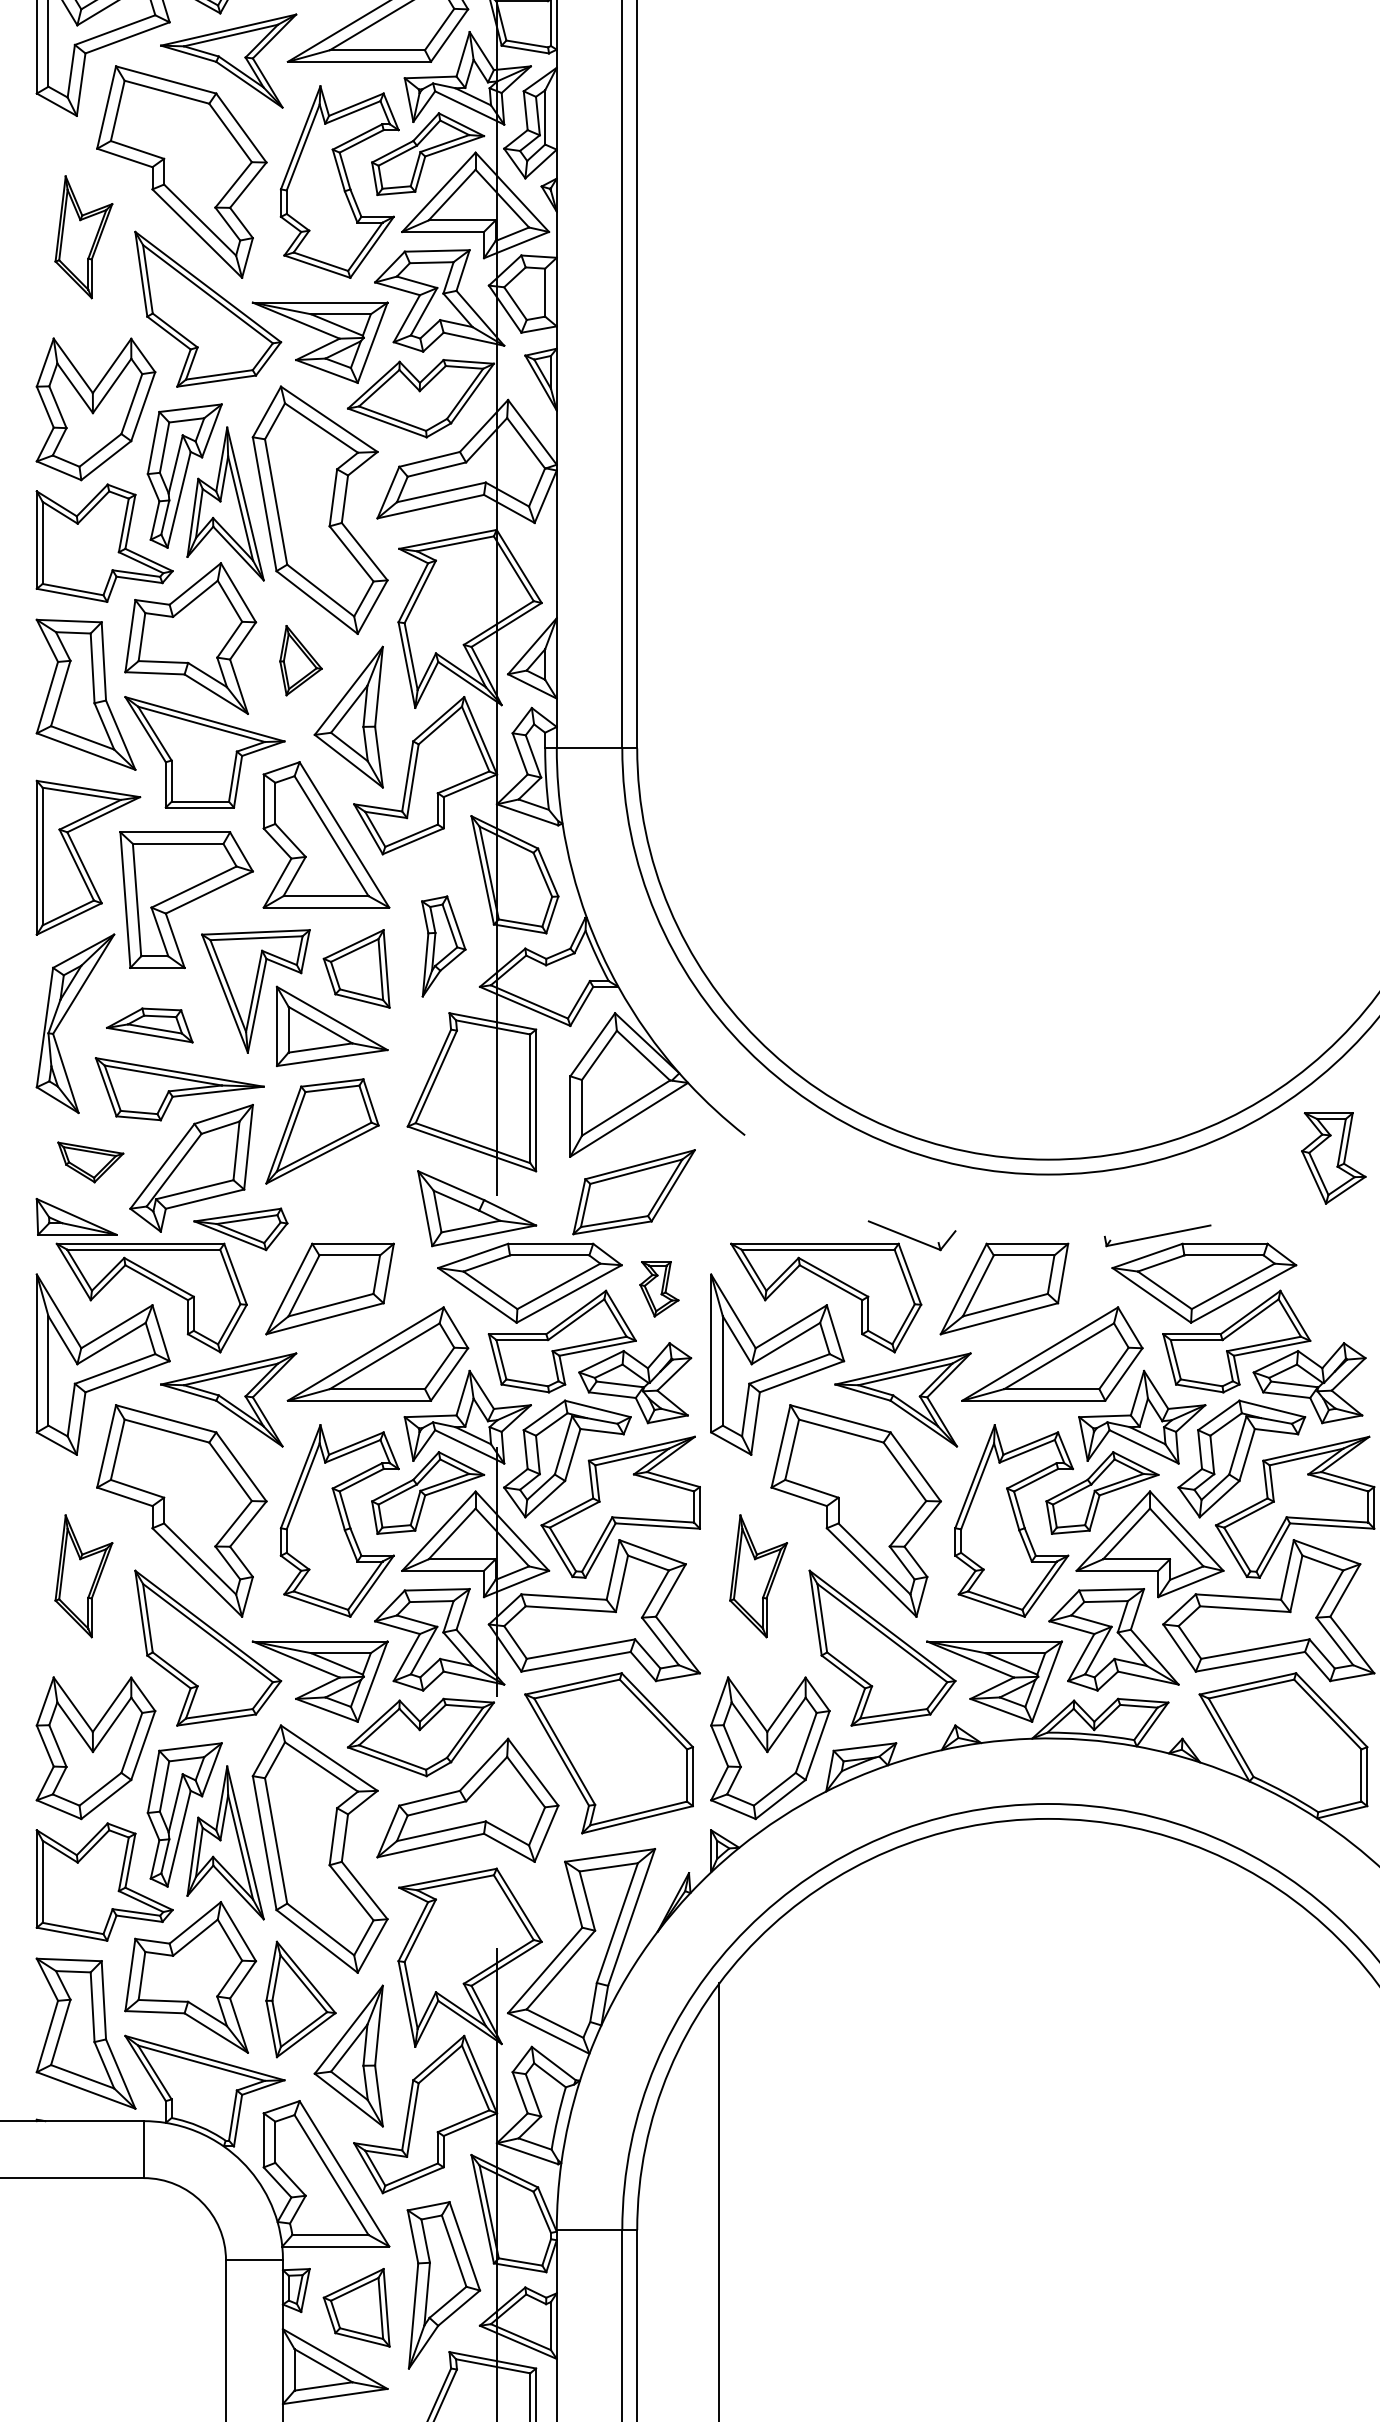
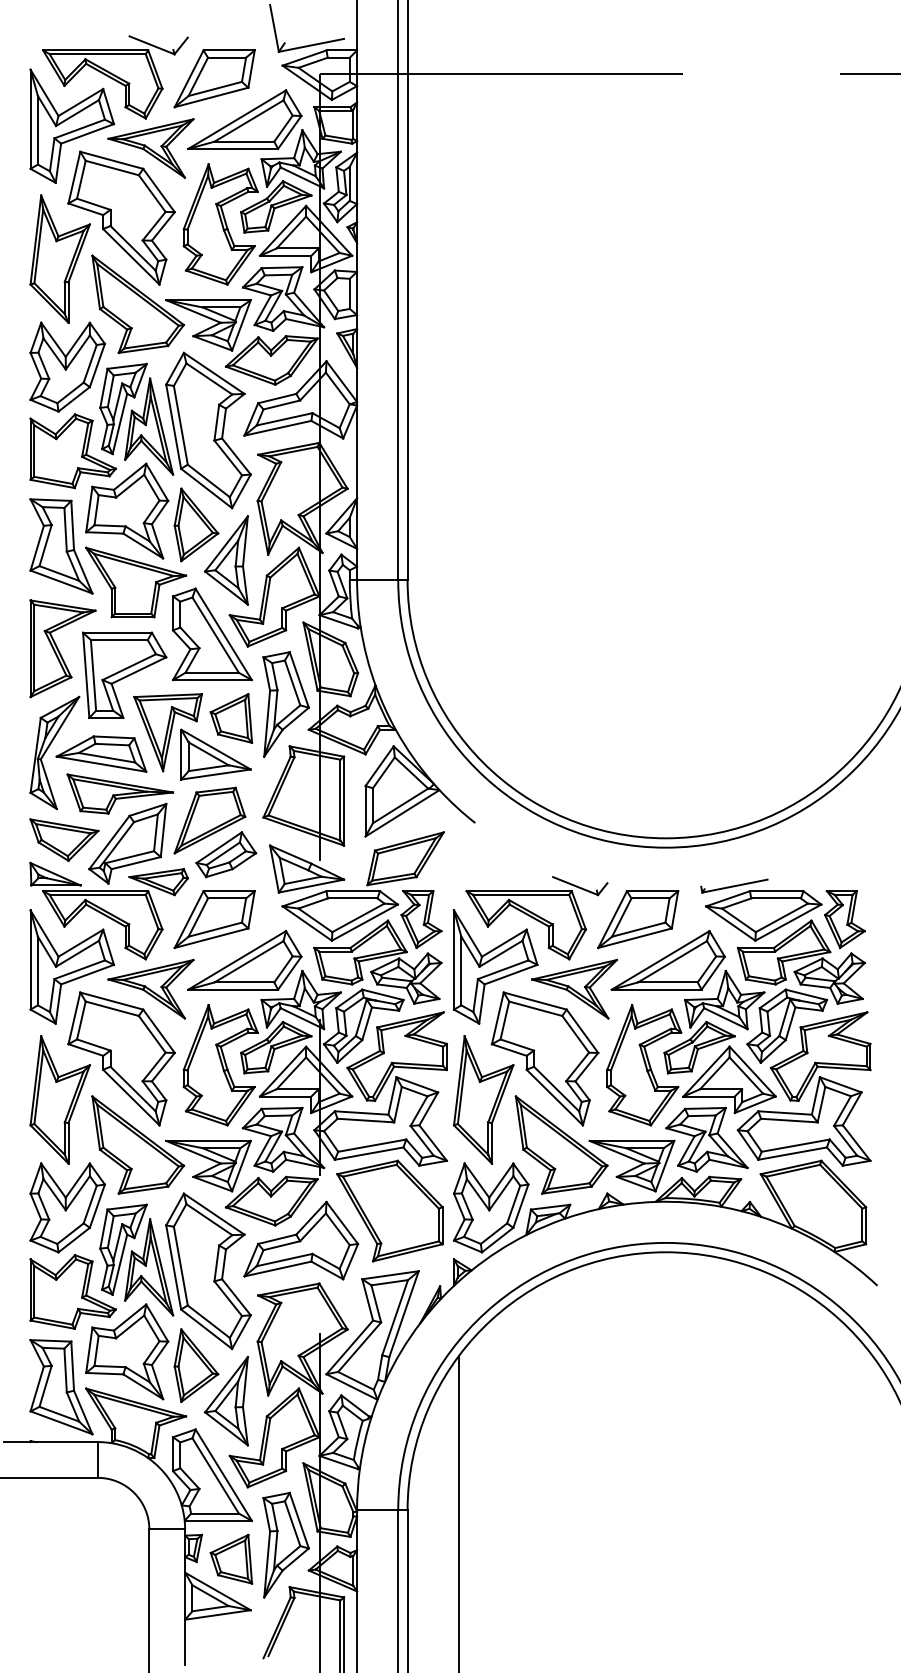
part: (82, 236) -> (59, 258), size x1.67
part: (301, 659) -> (196, 524), size x1.67
part: (442, 946) -> (285, 704), size x1.67
part: (149, 1024) -> (101, 753), size x1.67
part: (1333, 1158) -> (844, 919), moved
part: (90, 1161) -> (64, 839), size x1.67
part: (348, 1185) -> (226, 854), added
part: (659, 1288) -> (421, 919), size x1.67
part: (82, 1575) -> (59, 1099), size x1.67
part: (758, 1575) -> (483, 1099), size x1.67

